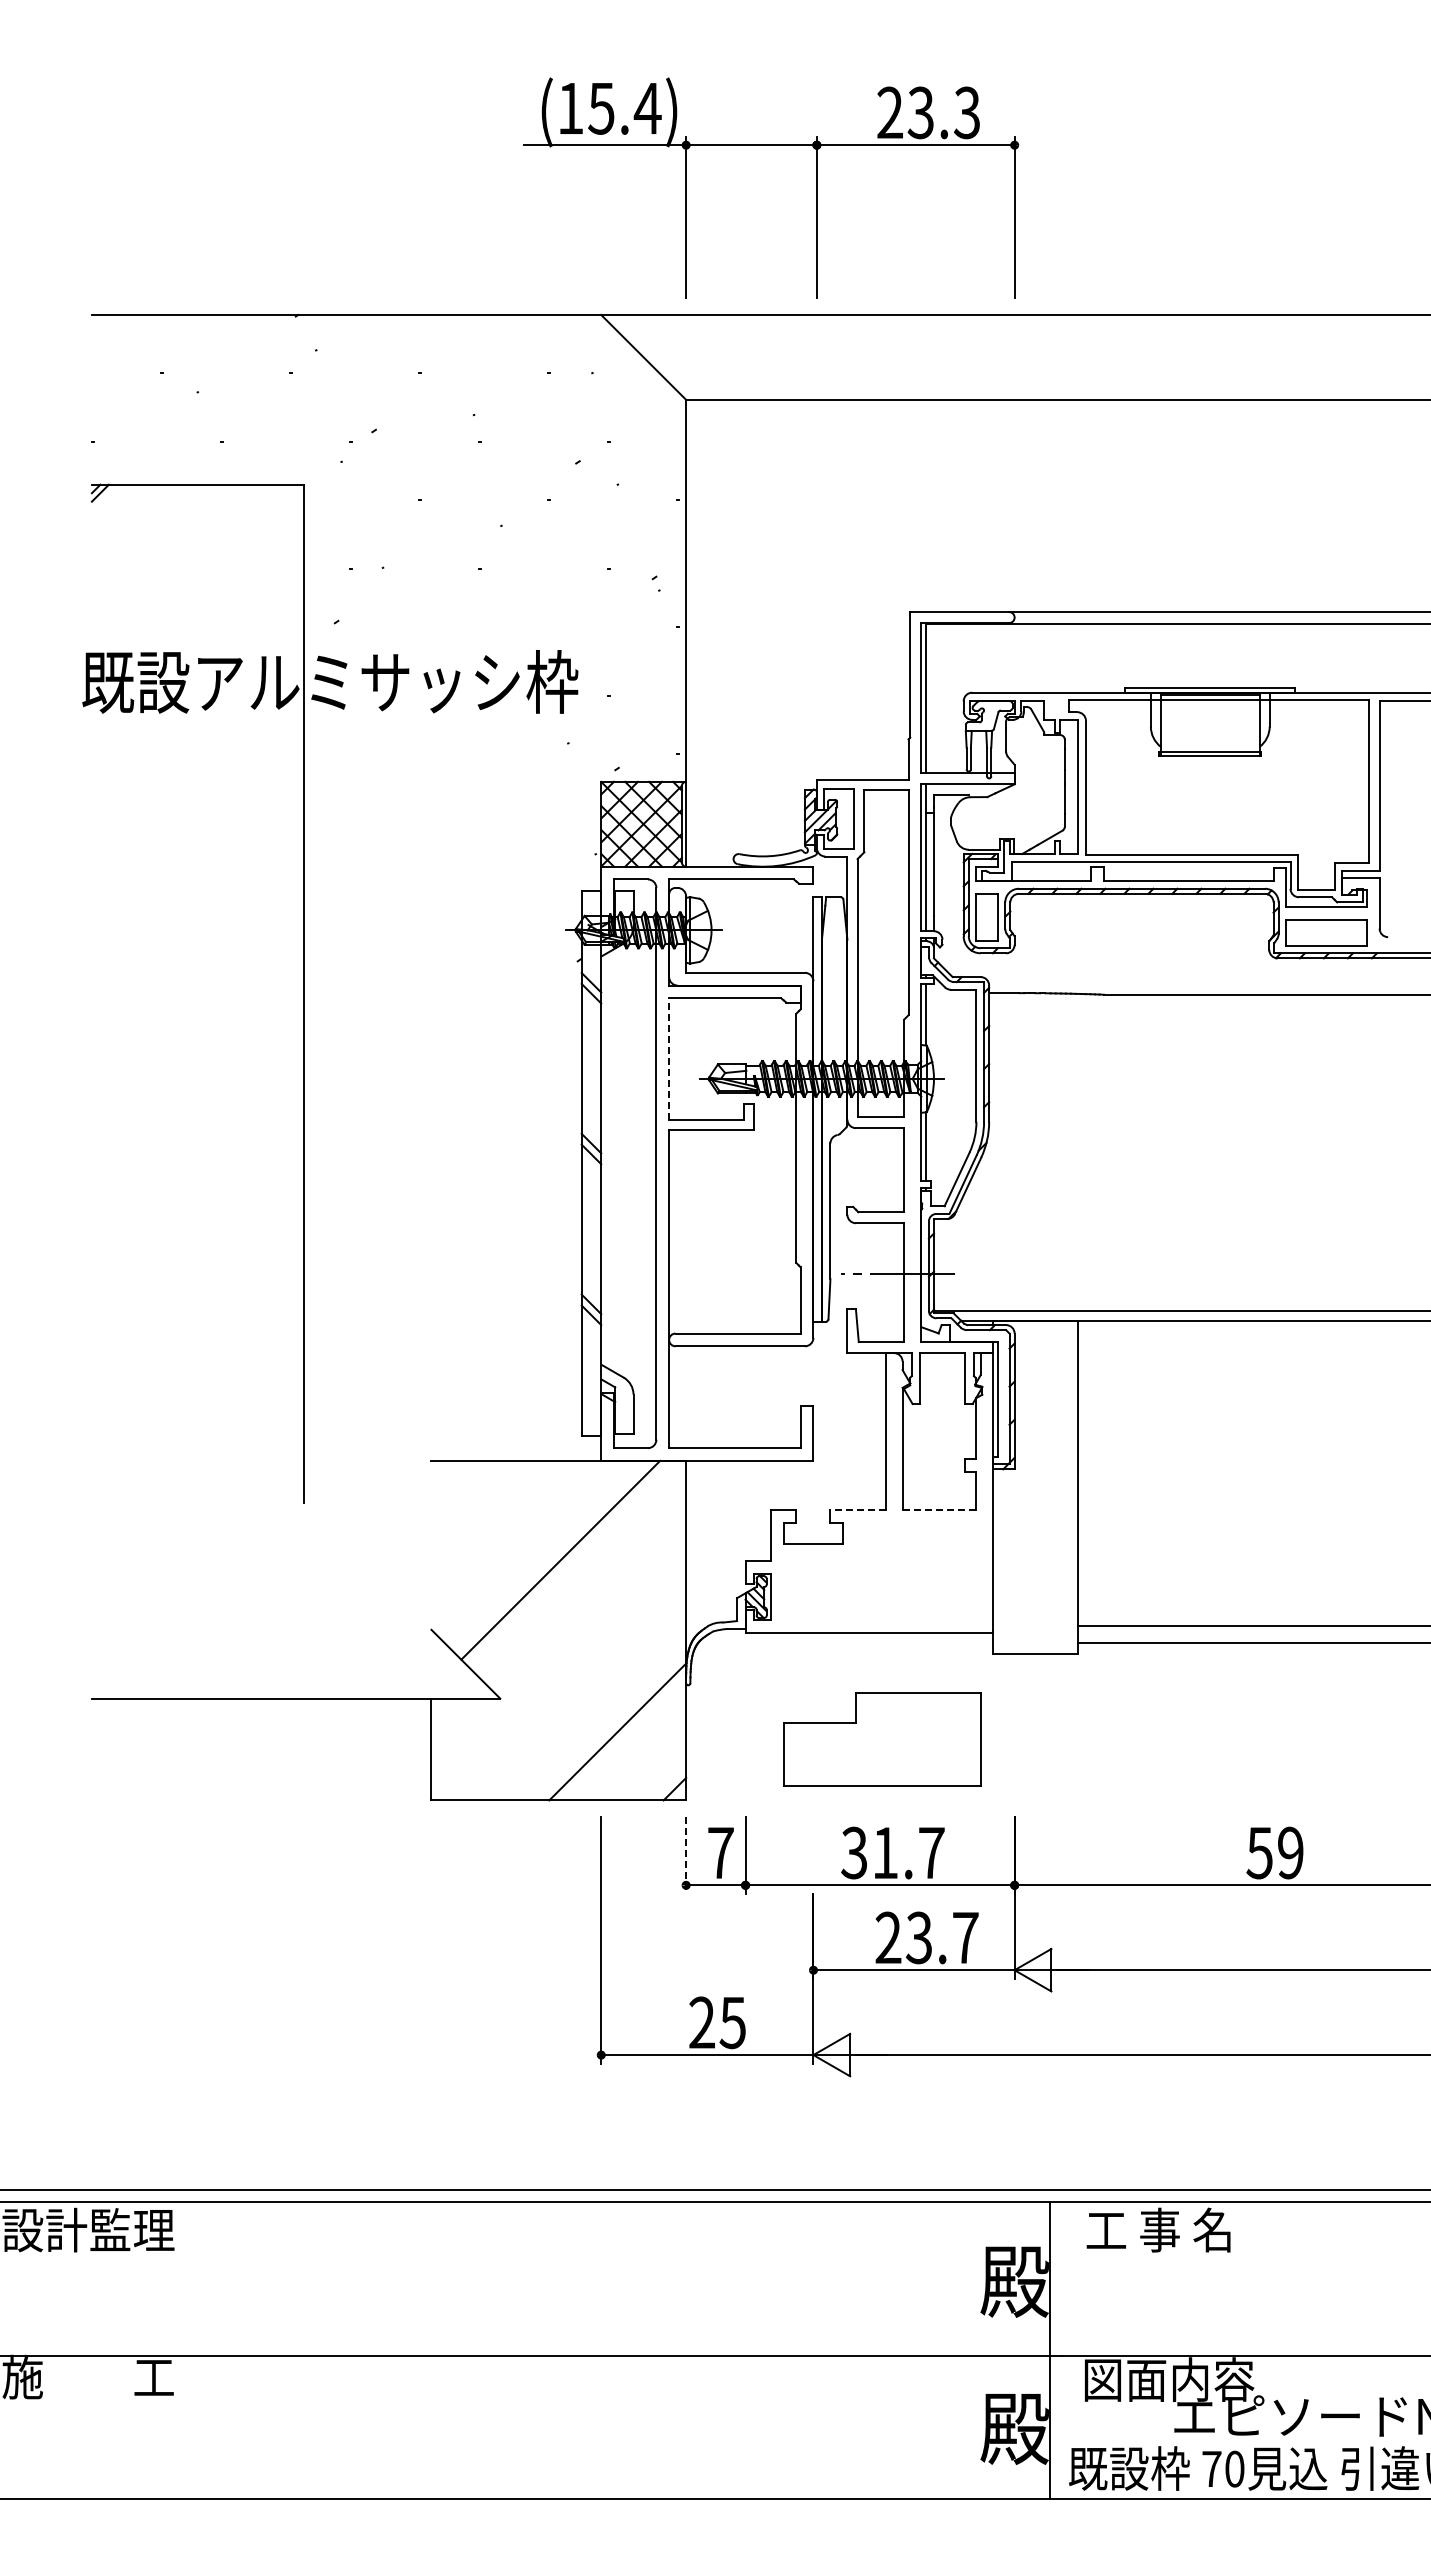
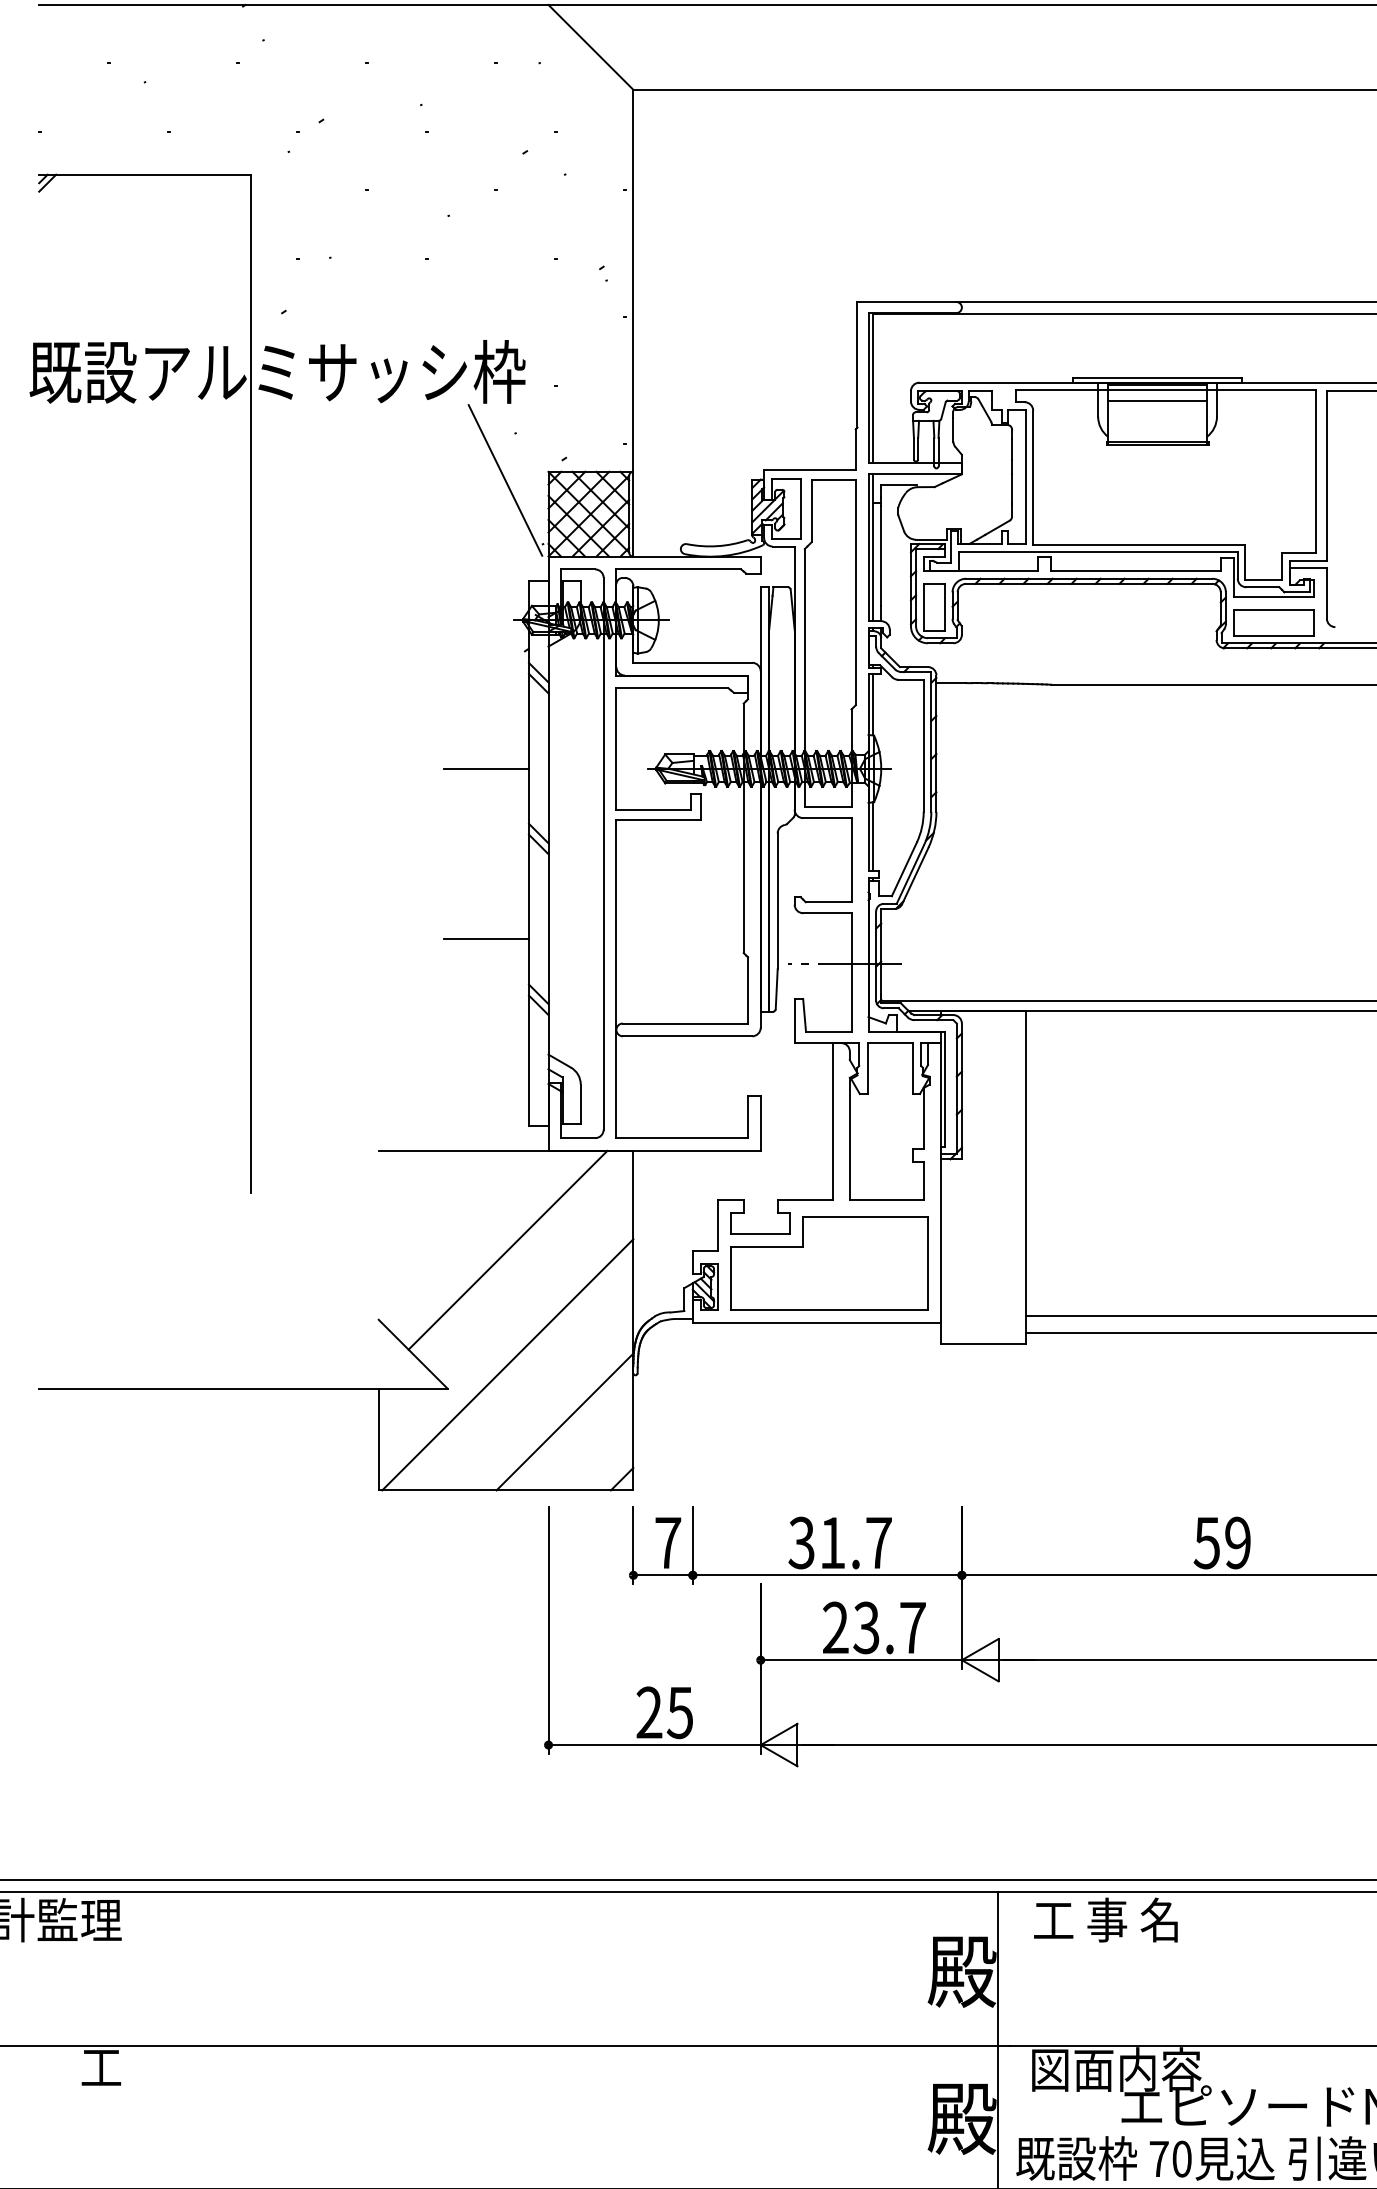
line: (1210, 710) -> (1157, 400), added
line: (557, 790) -> (504, 480), added
line: (669, 1058) -> (616, 748), dashed -> solid
line: (538, 1078) -> (485, 768), added
line: (538, 1248) -> (485, 938), added
line: (858, 1510) -> (805, 1200), dashed -> solid
line: (939, 1510) -> (886, 1200), dashed -> solid
line: (560, 1674) -> (507, 1364), added
part: (882, 1739) -> (829, 1263), moved
line: (686, 1856) -> (633, 1546), dashed -> solid

